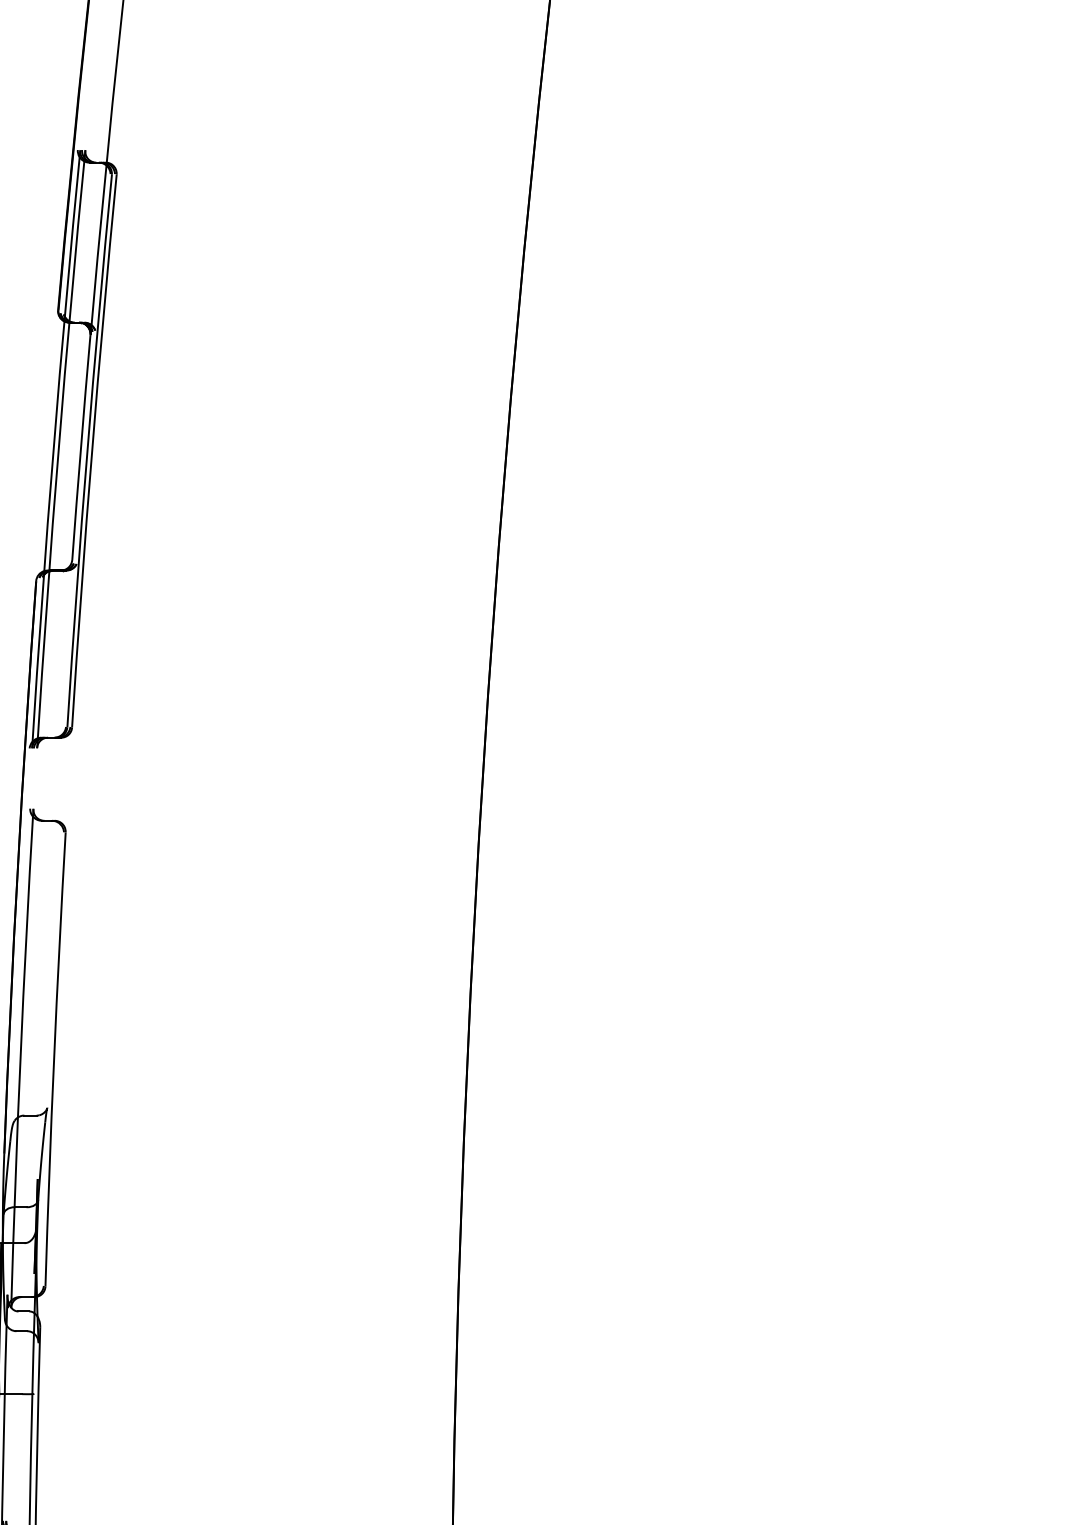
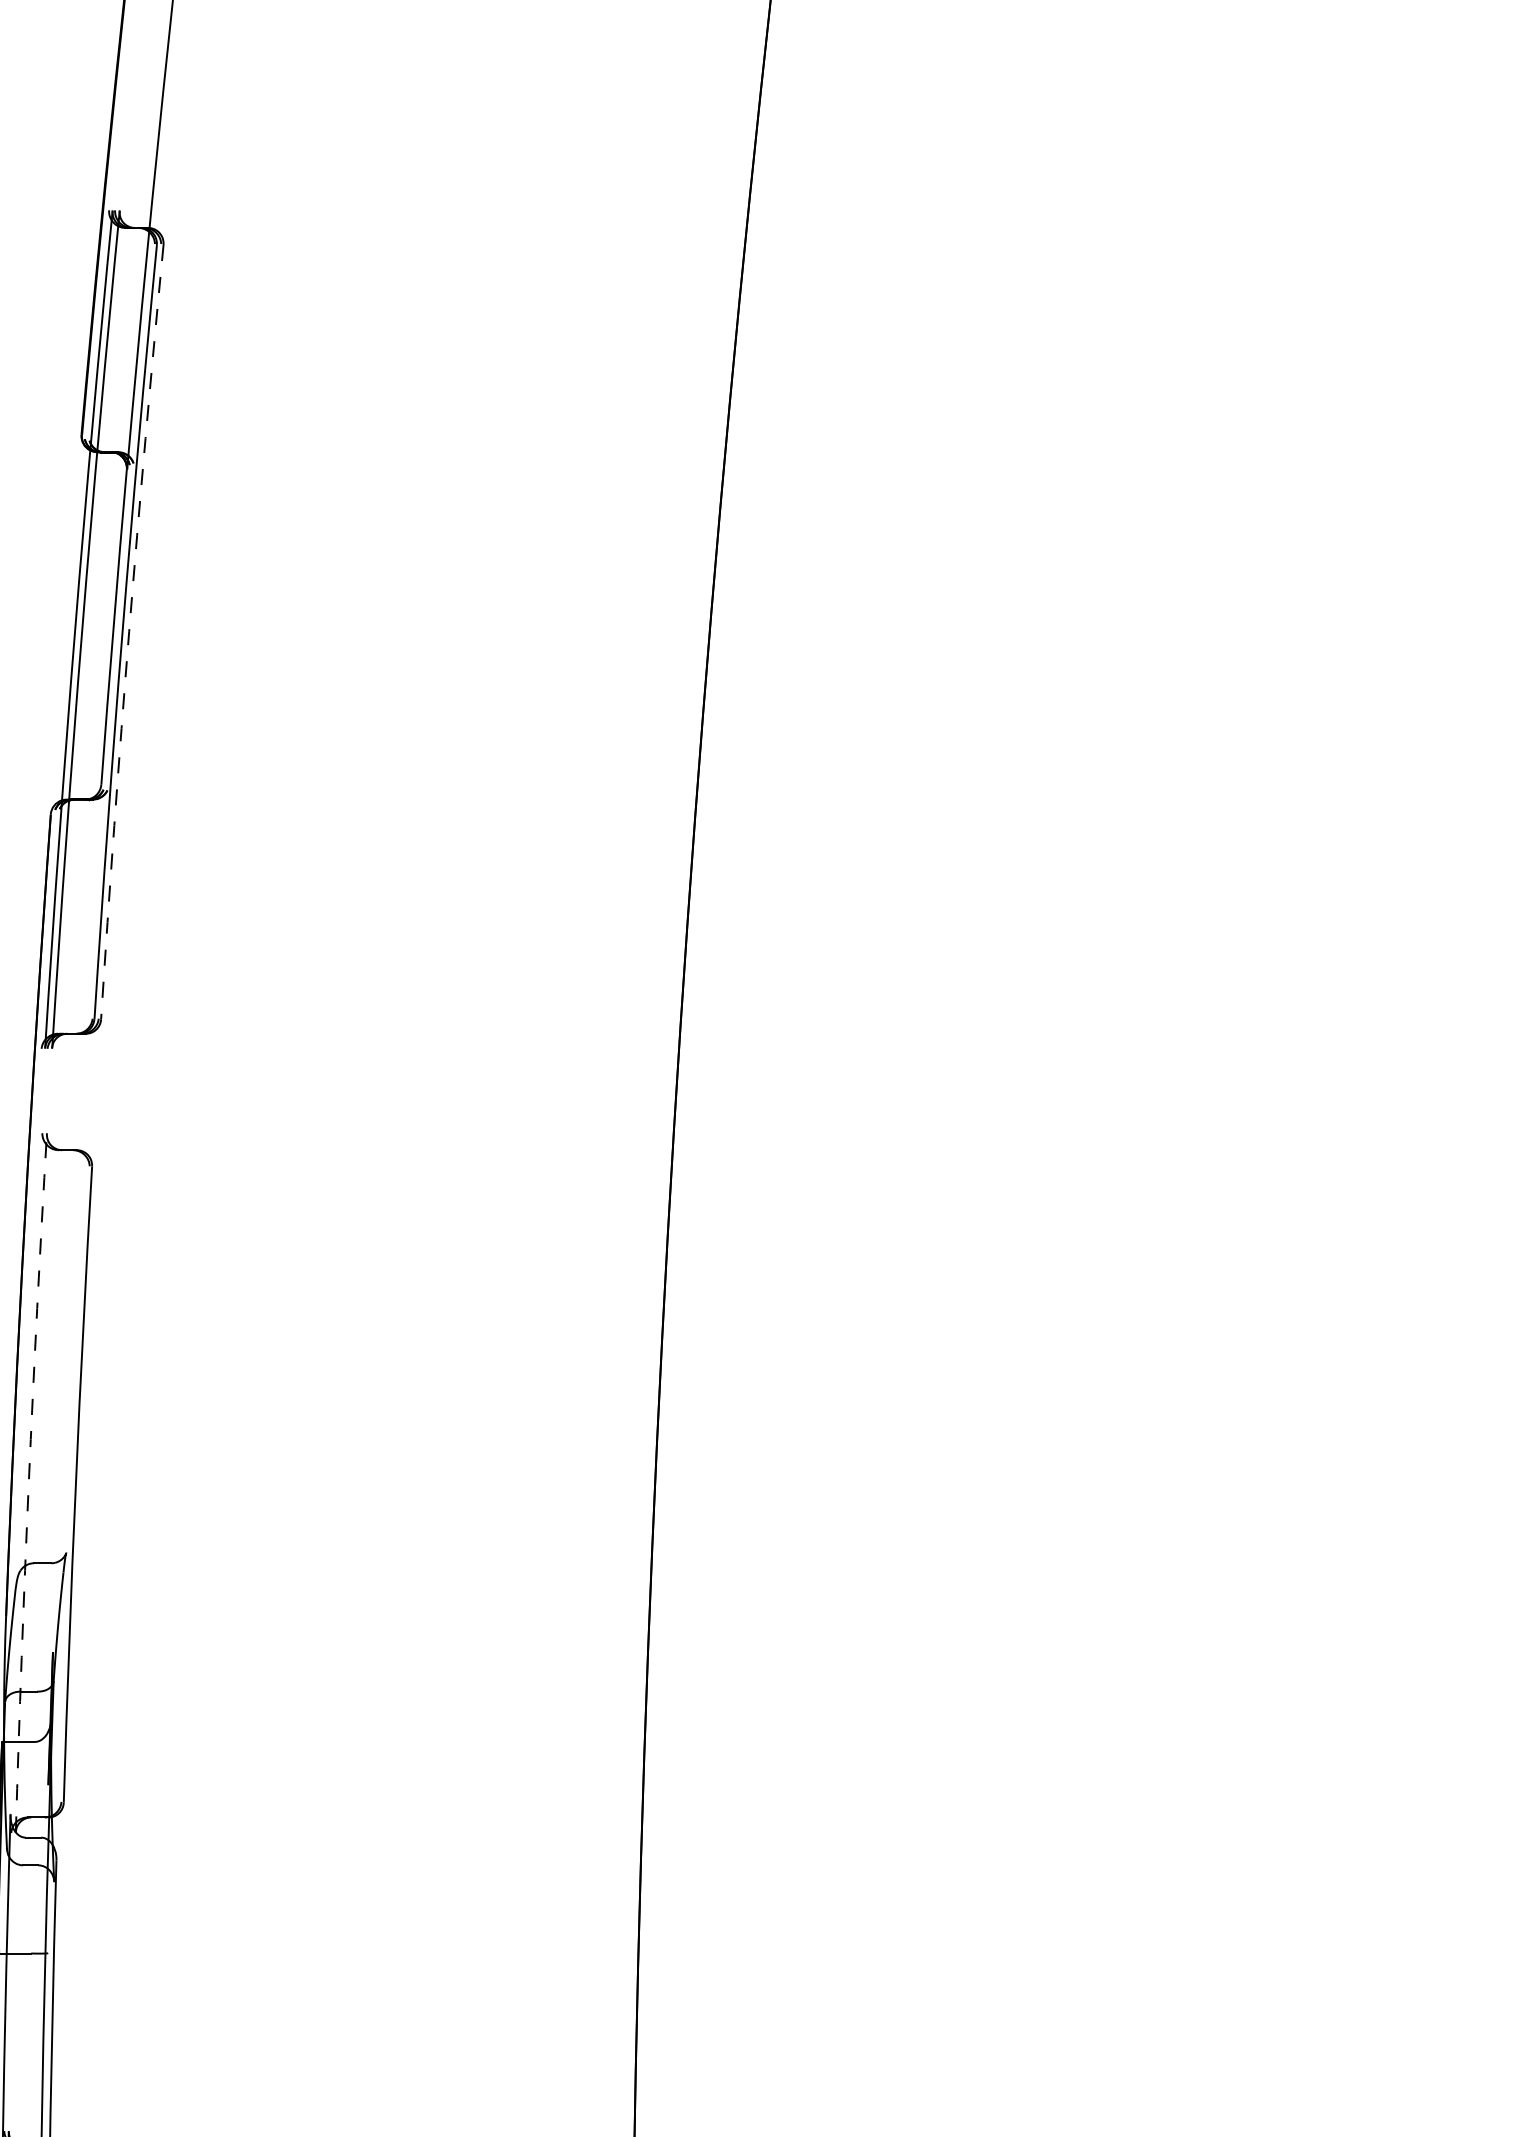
arc: (92, 450) -> (129, 631), solid -> dashed
arc: (20, 1058) -> (28, 1483), solid -> dashed

